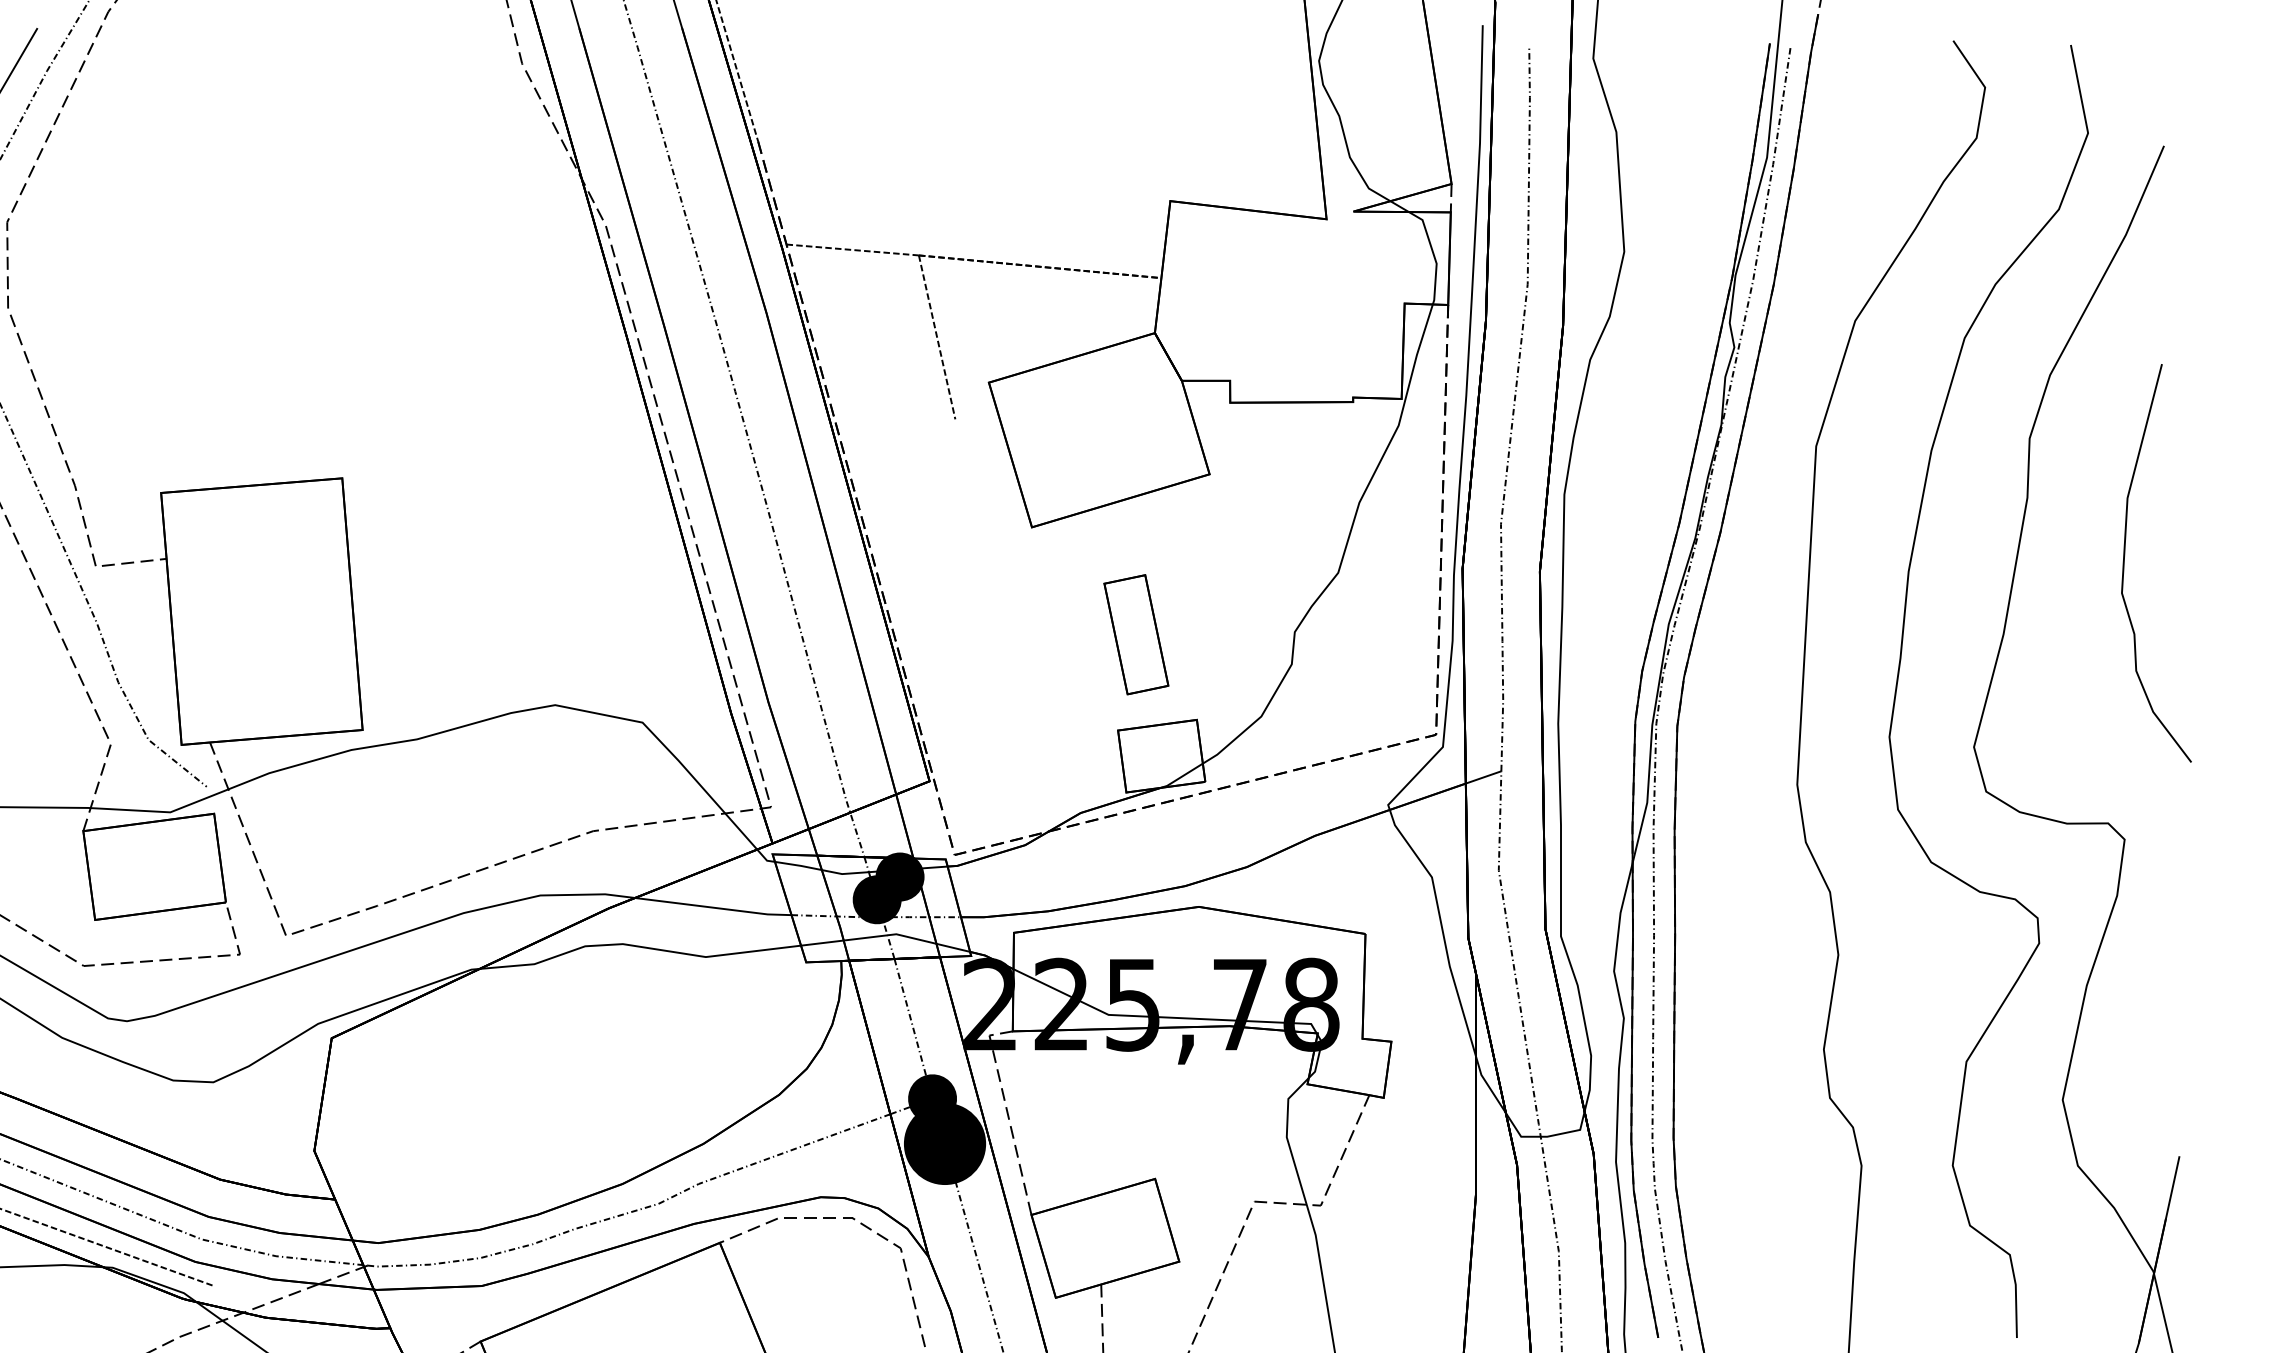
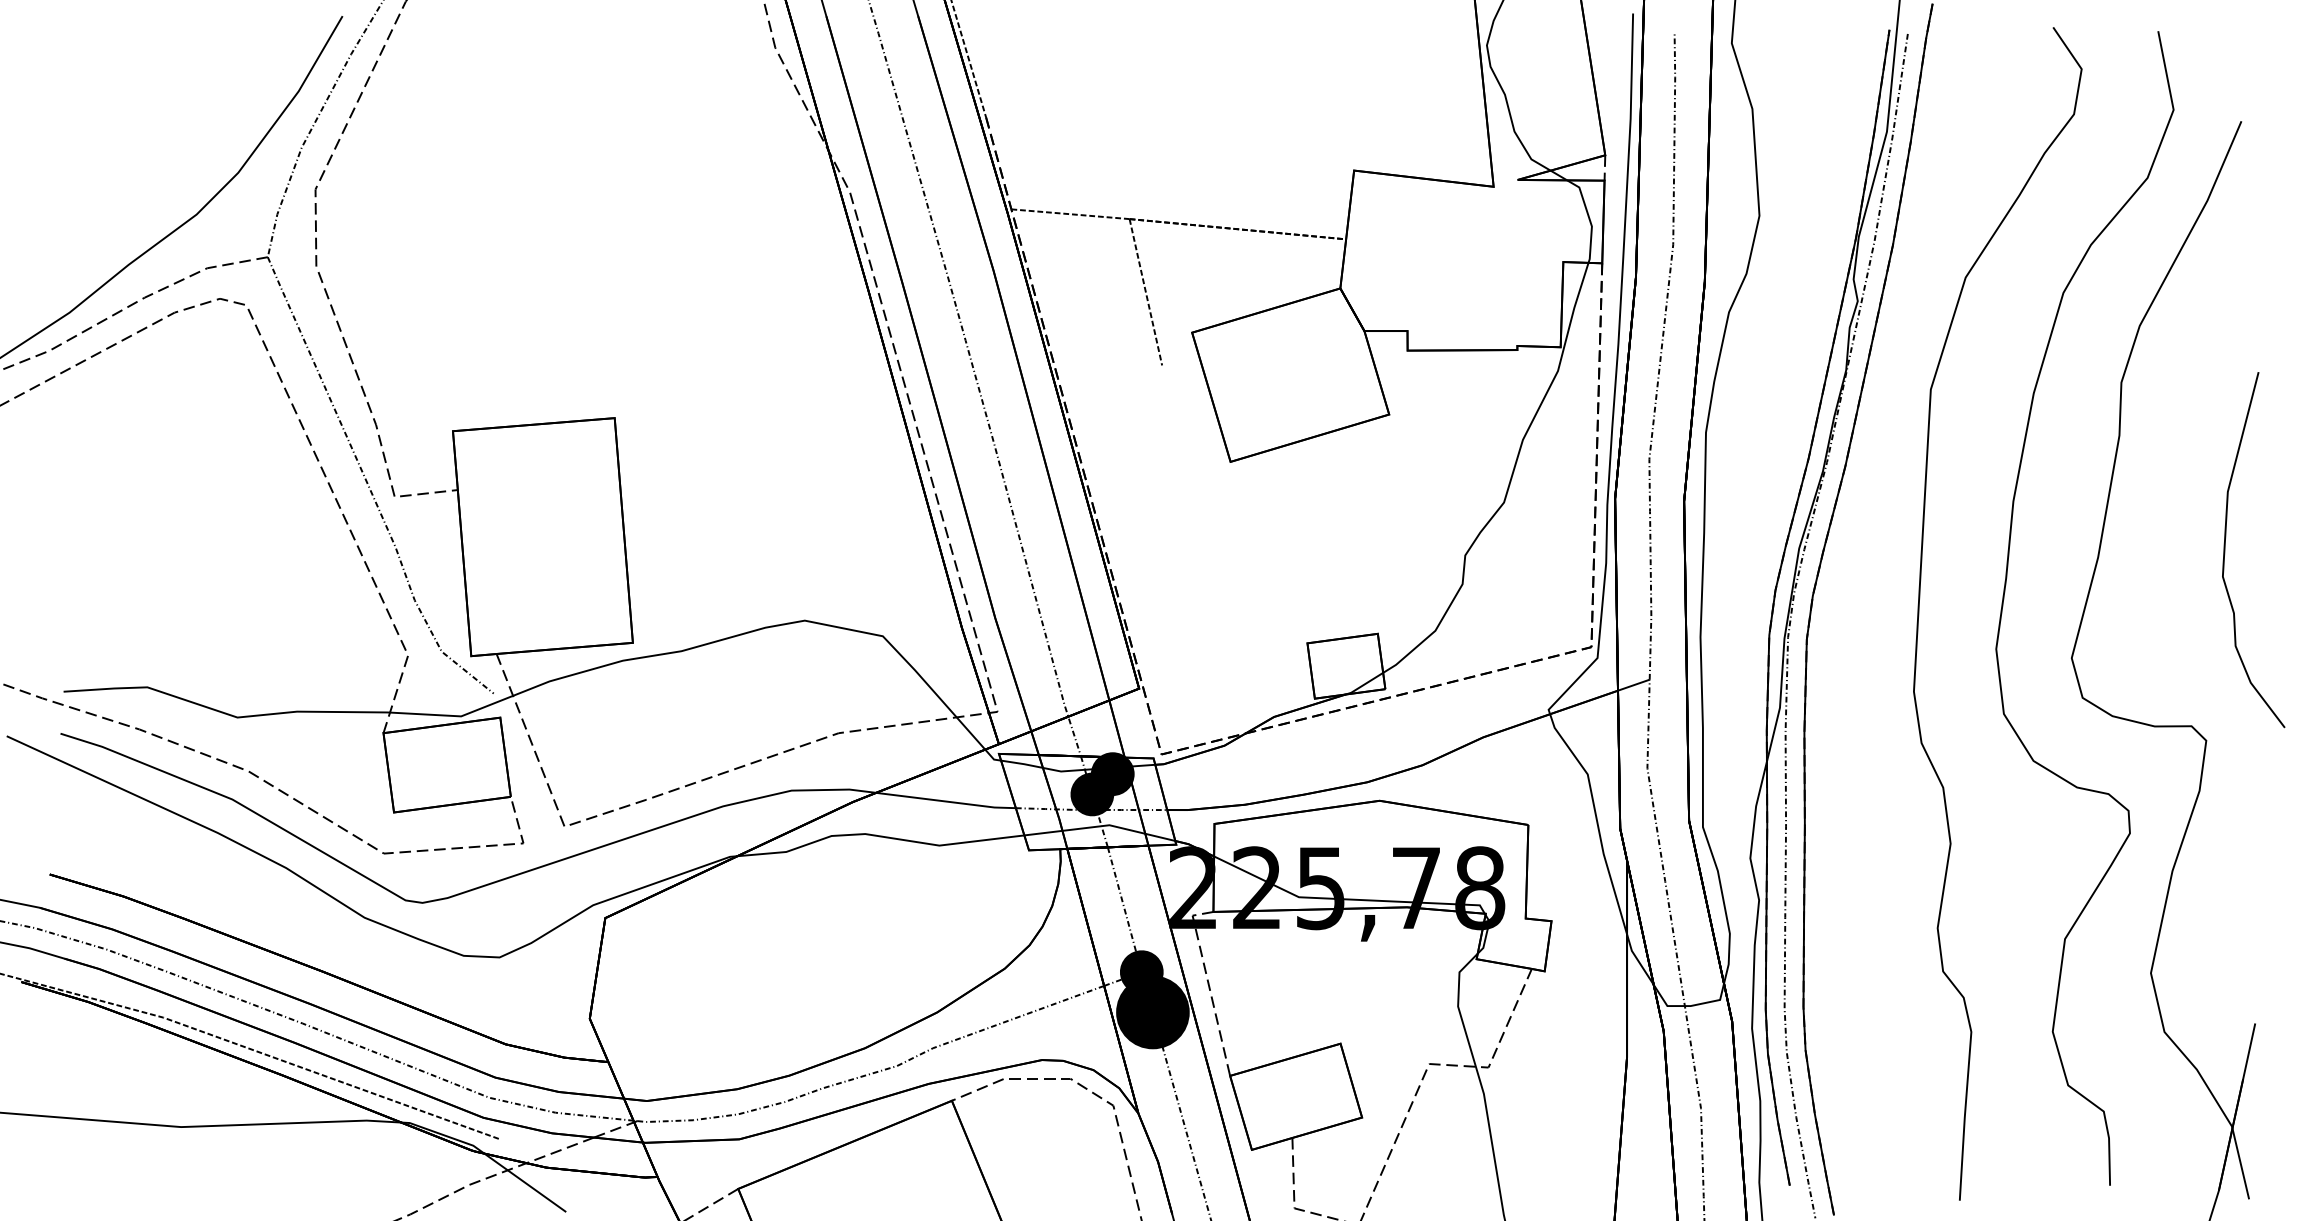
part: (2124, 563) -> (2225, 550), moved
part: (1136, 634) -> (1323, 557), removed

